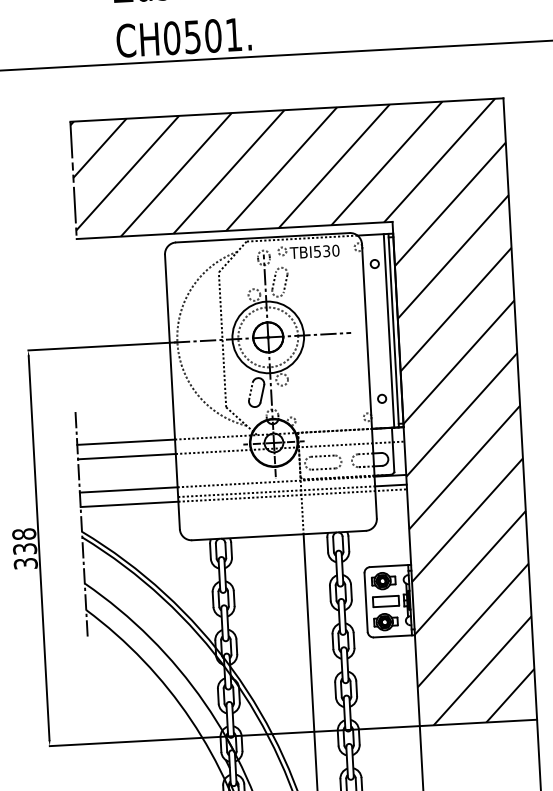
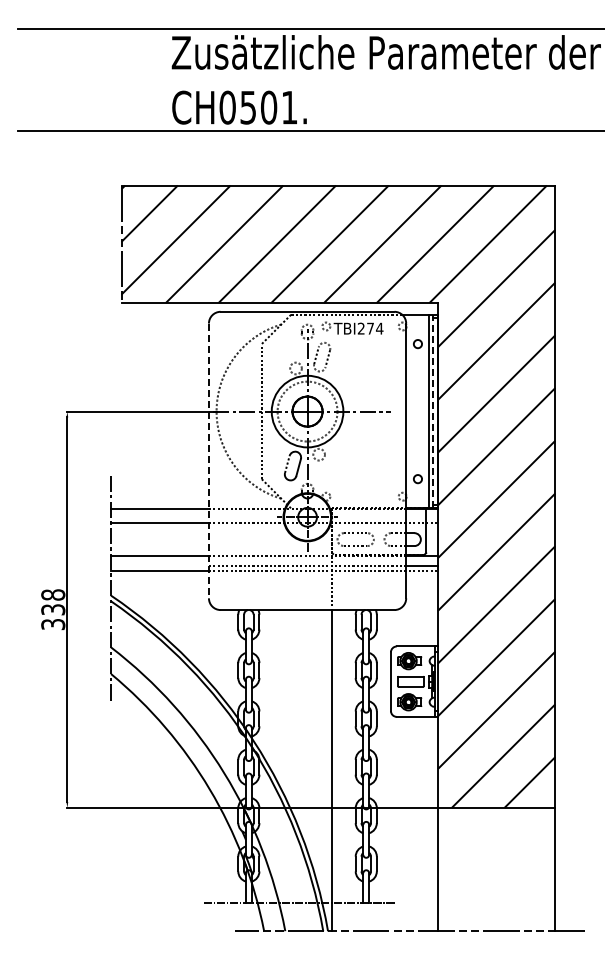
text: (326, 251) -> (370, 328), TBI530 -> TBI274
line: (394, 330) -> (433, 411), solid -> dashed
line: (172, 392) -> (208, 461), solid -> dashed

